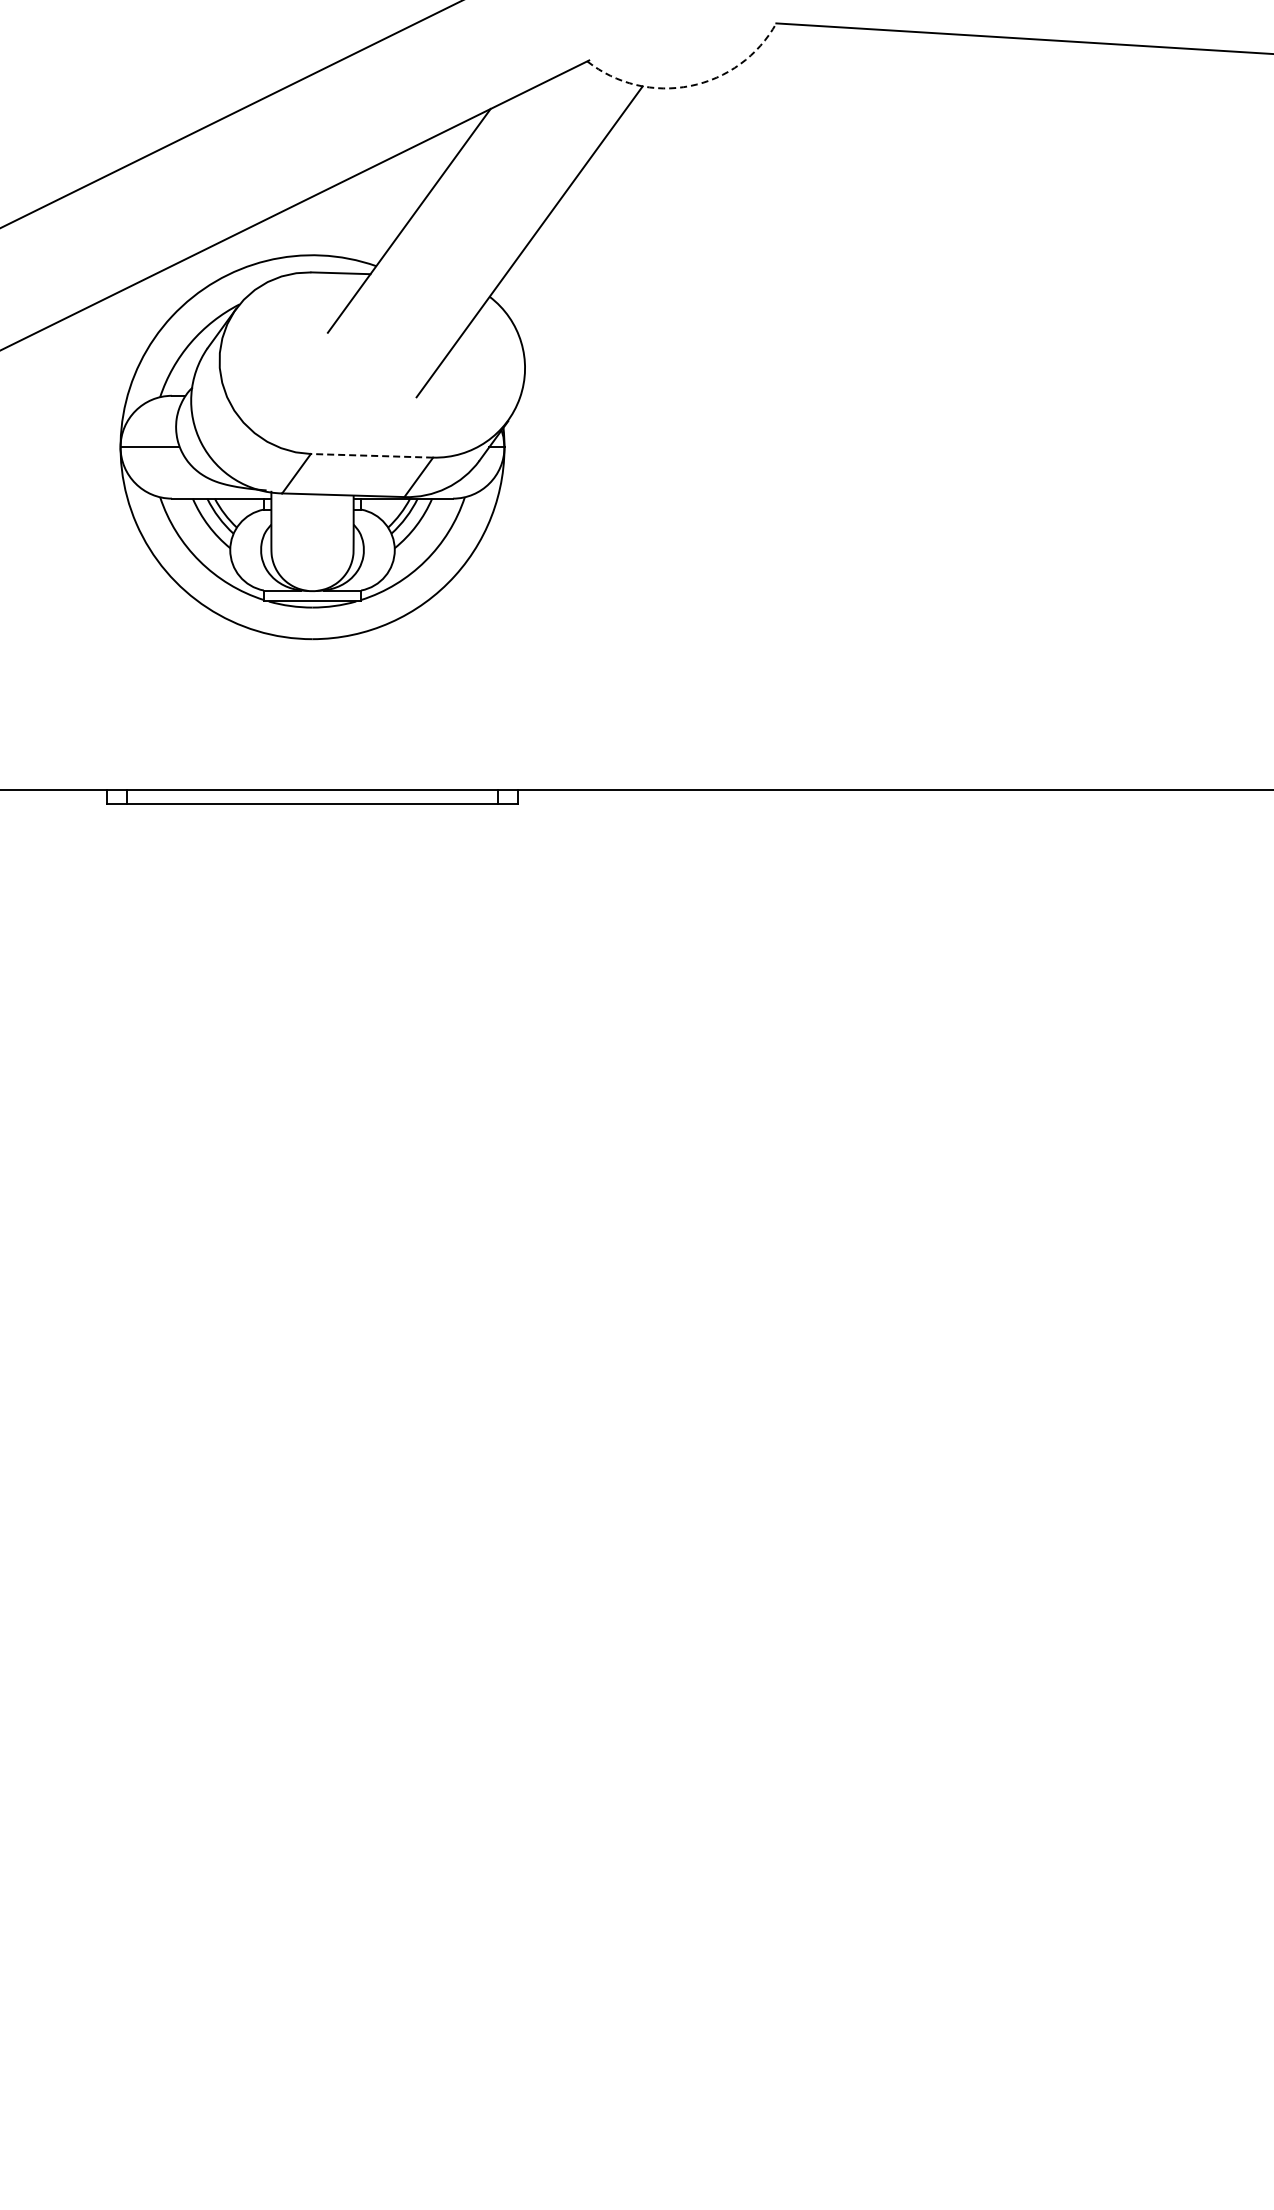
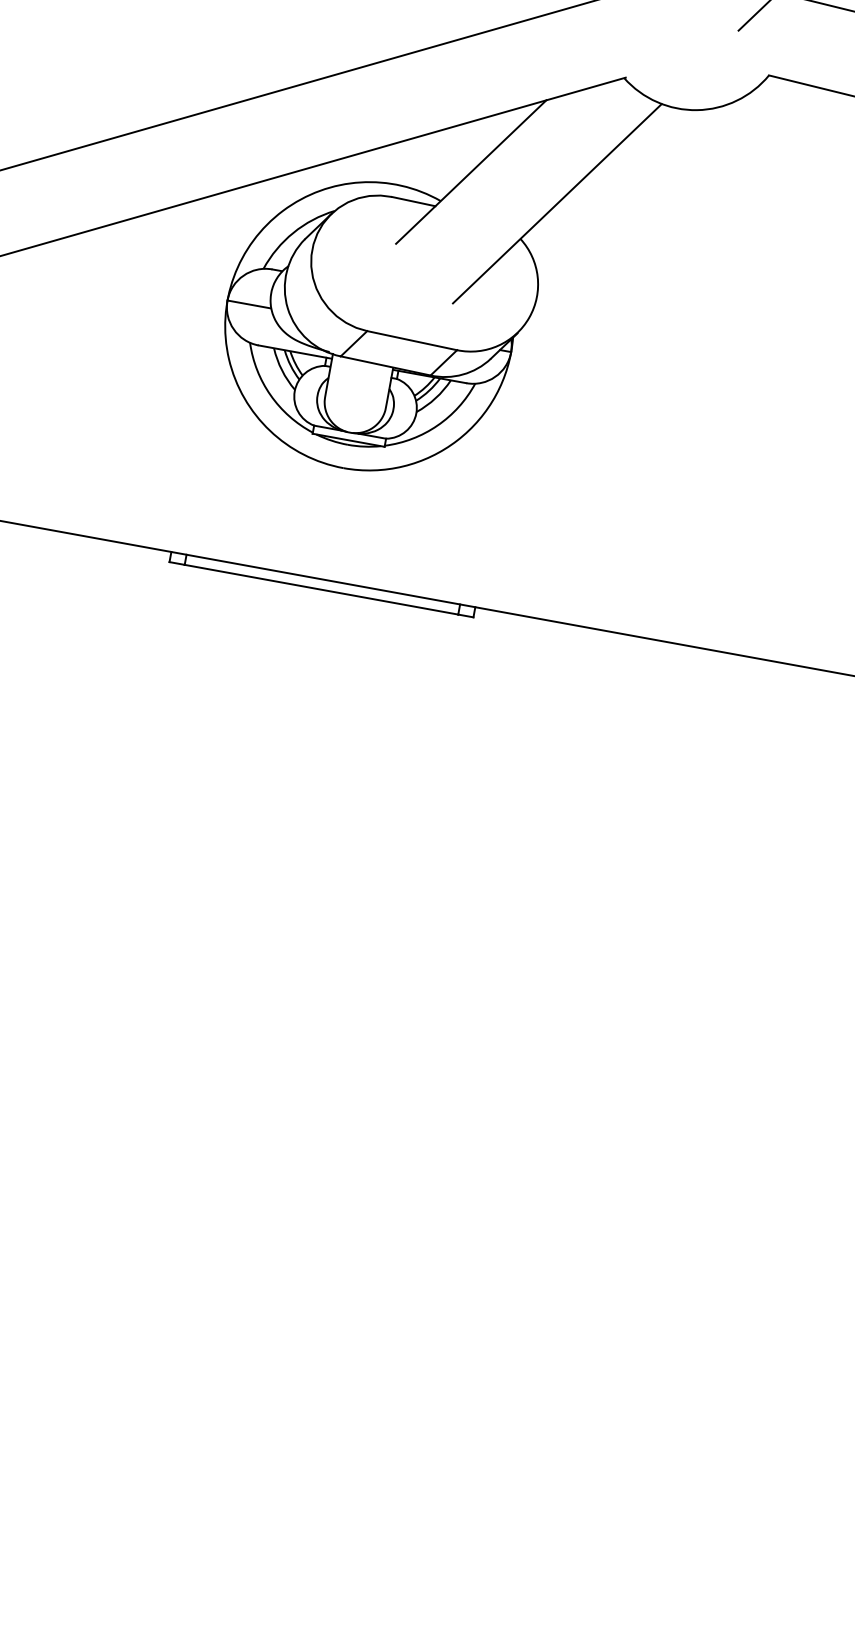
arc: (690, 85) -> (697, 109), dashed -> solid
line: (371, 455) -> (411, 340), dashed -> solid

